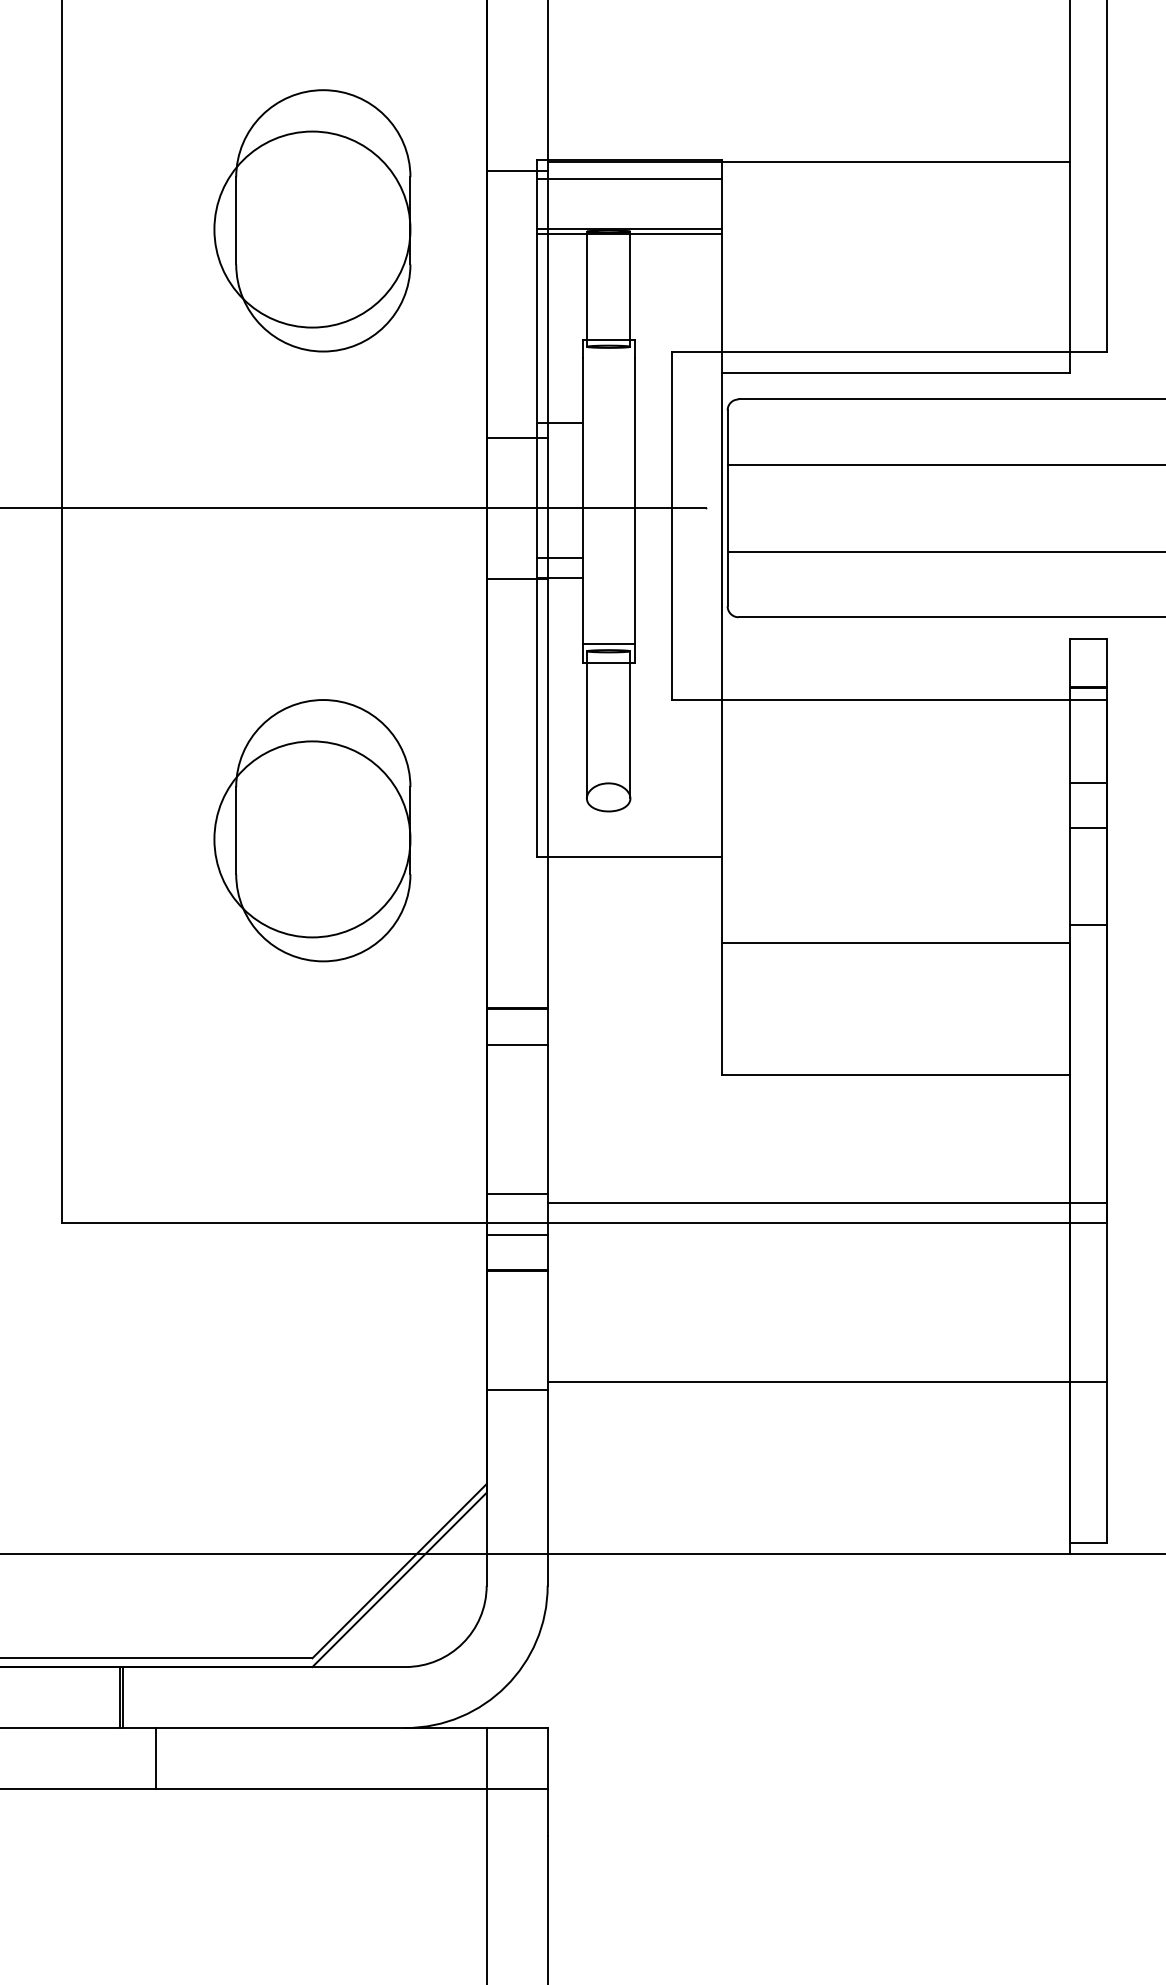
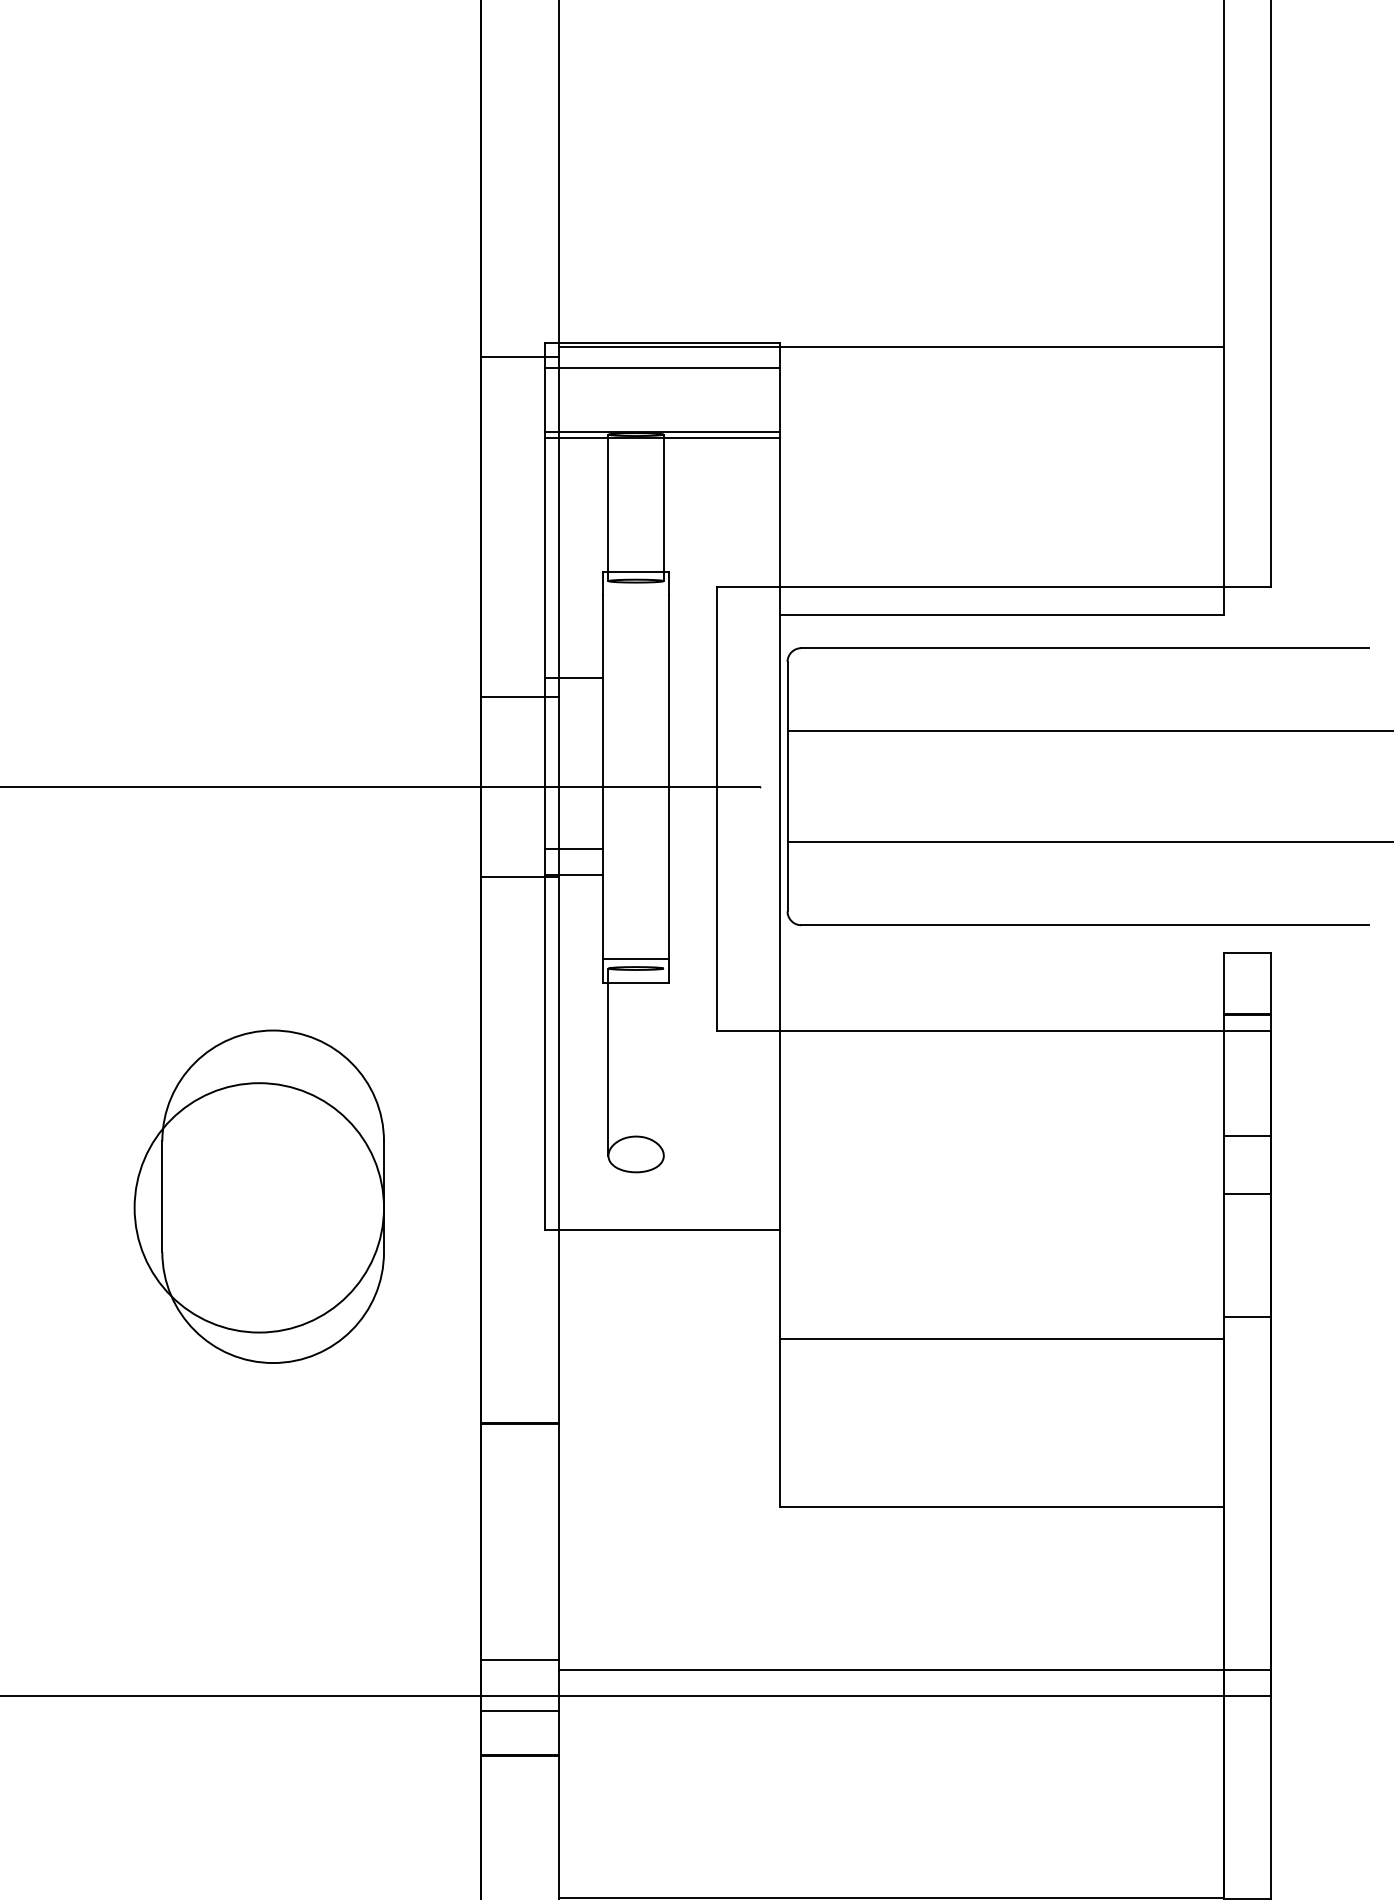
part: (312, 220) -> (259, 420), removed
line: (630, 724) -> (663, 1061), removed
line: (516, 1044) -> (518, 1468), removed

